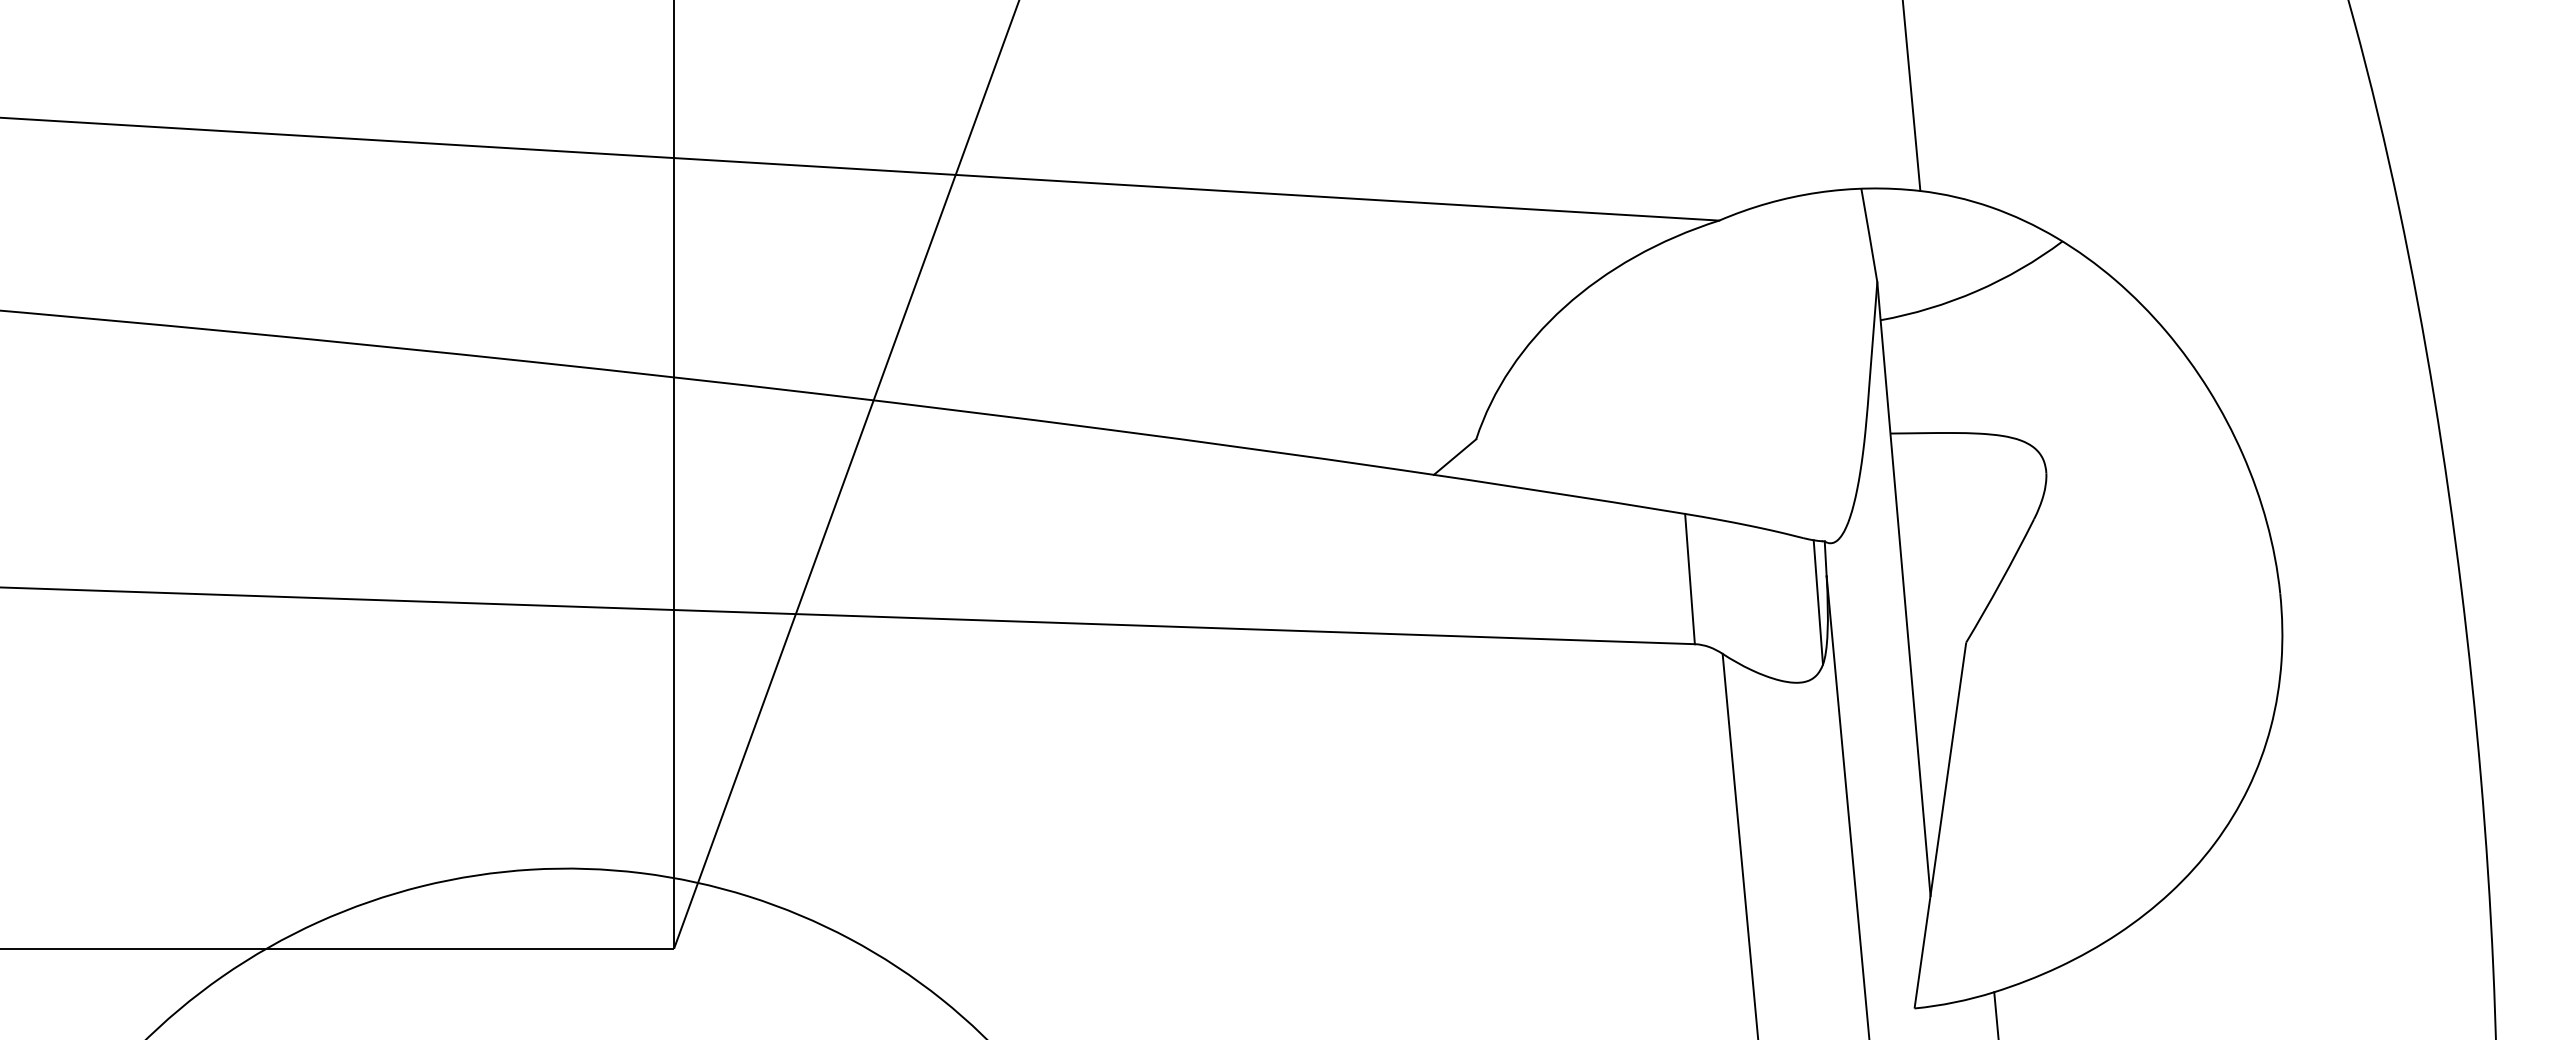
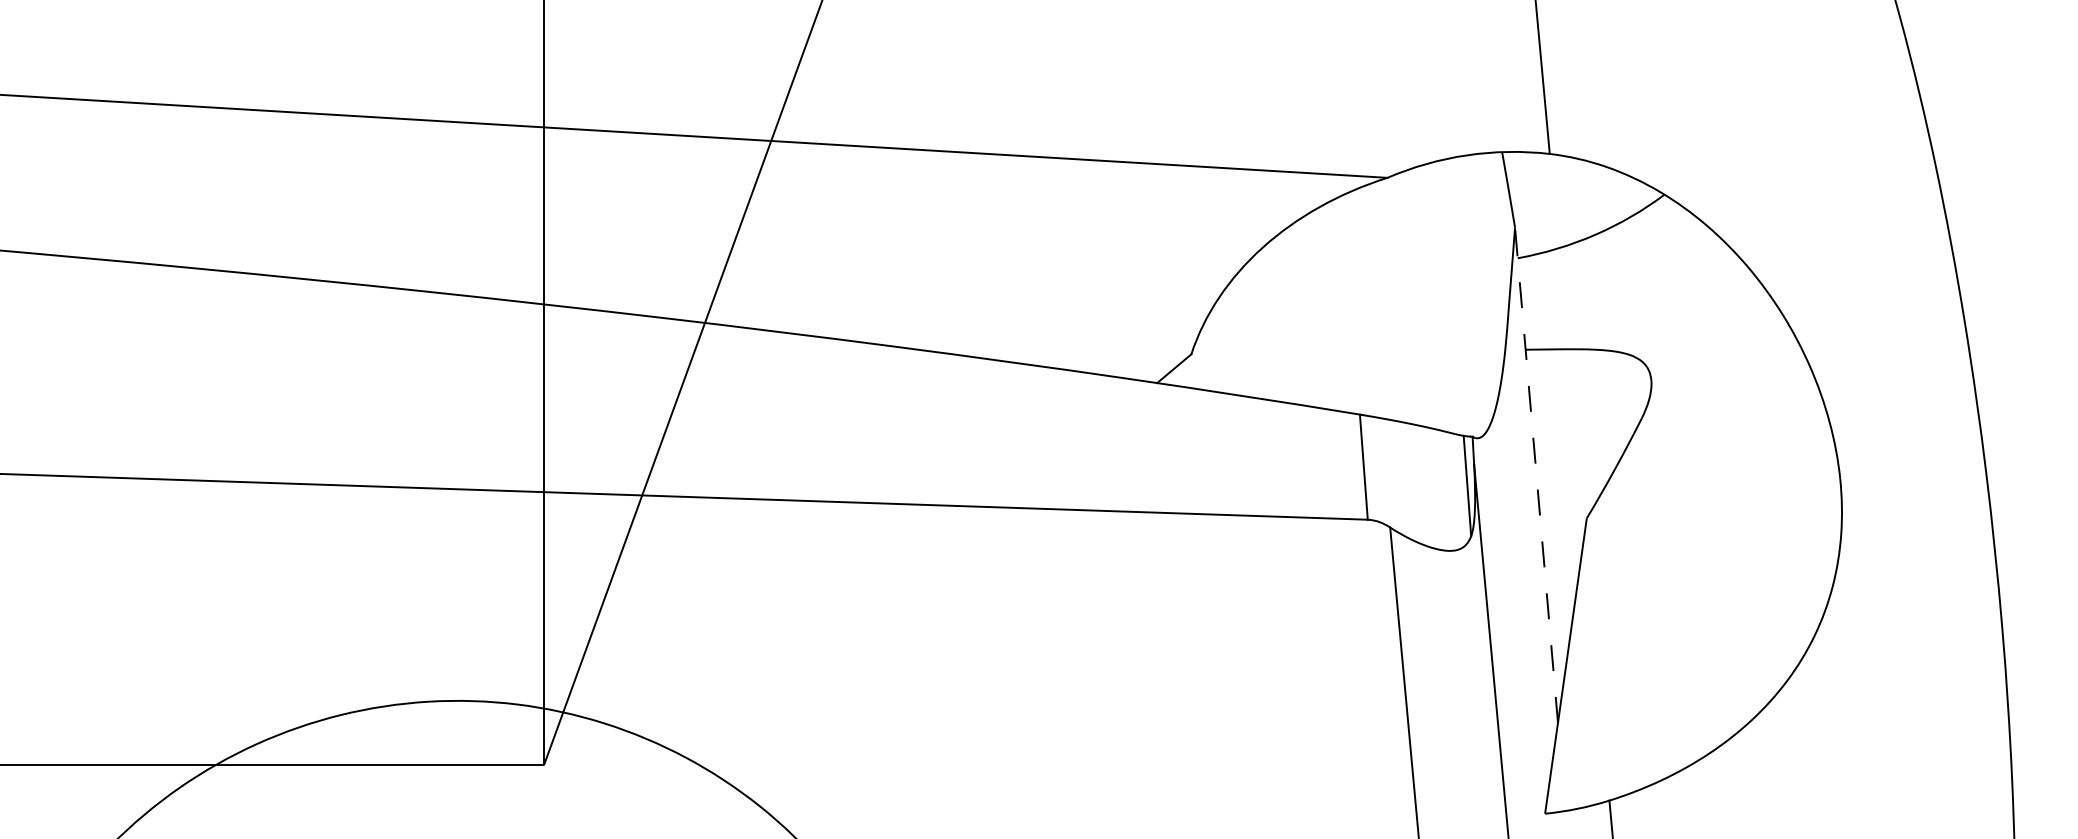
line: (1903, 589) -> (1536, 475), solid -> dashed

